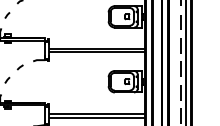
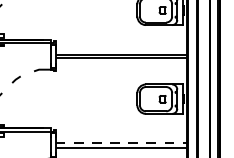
line: (96, 113) -> (120, 142), solid -> dashed

